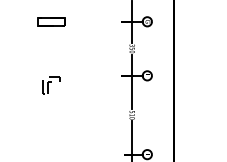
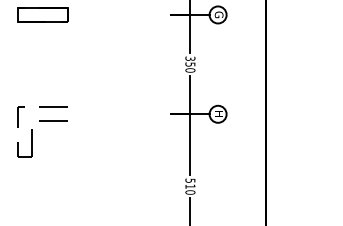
part: (50, 85) -> (40, 132), size x1.67

